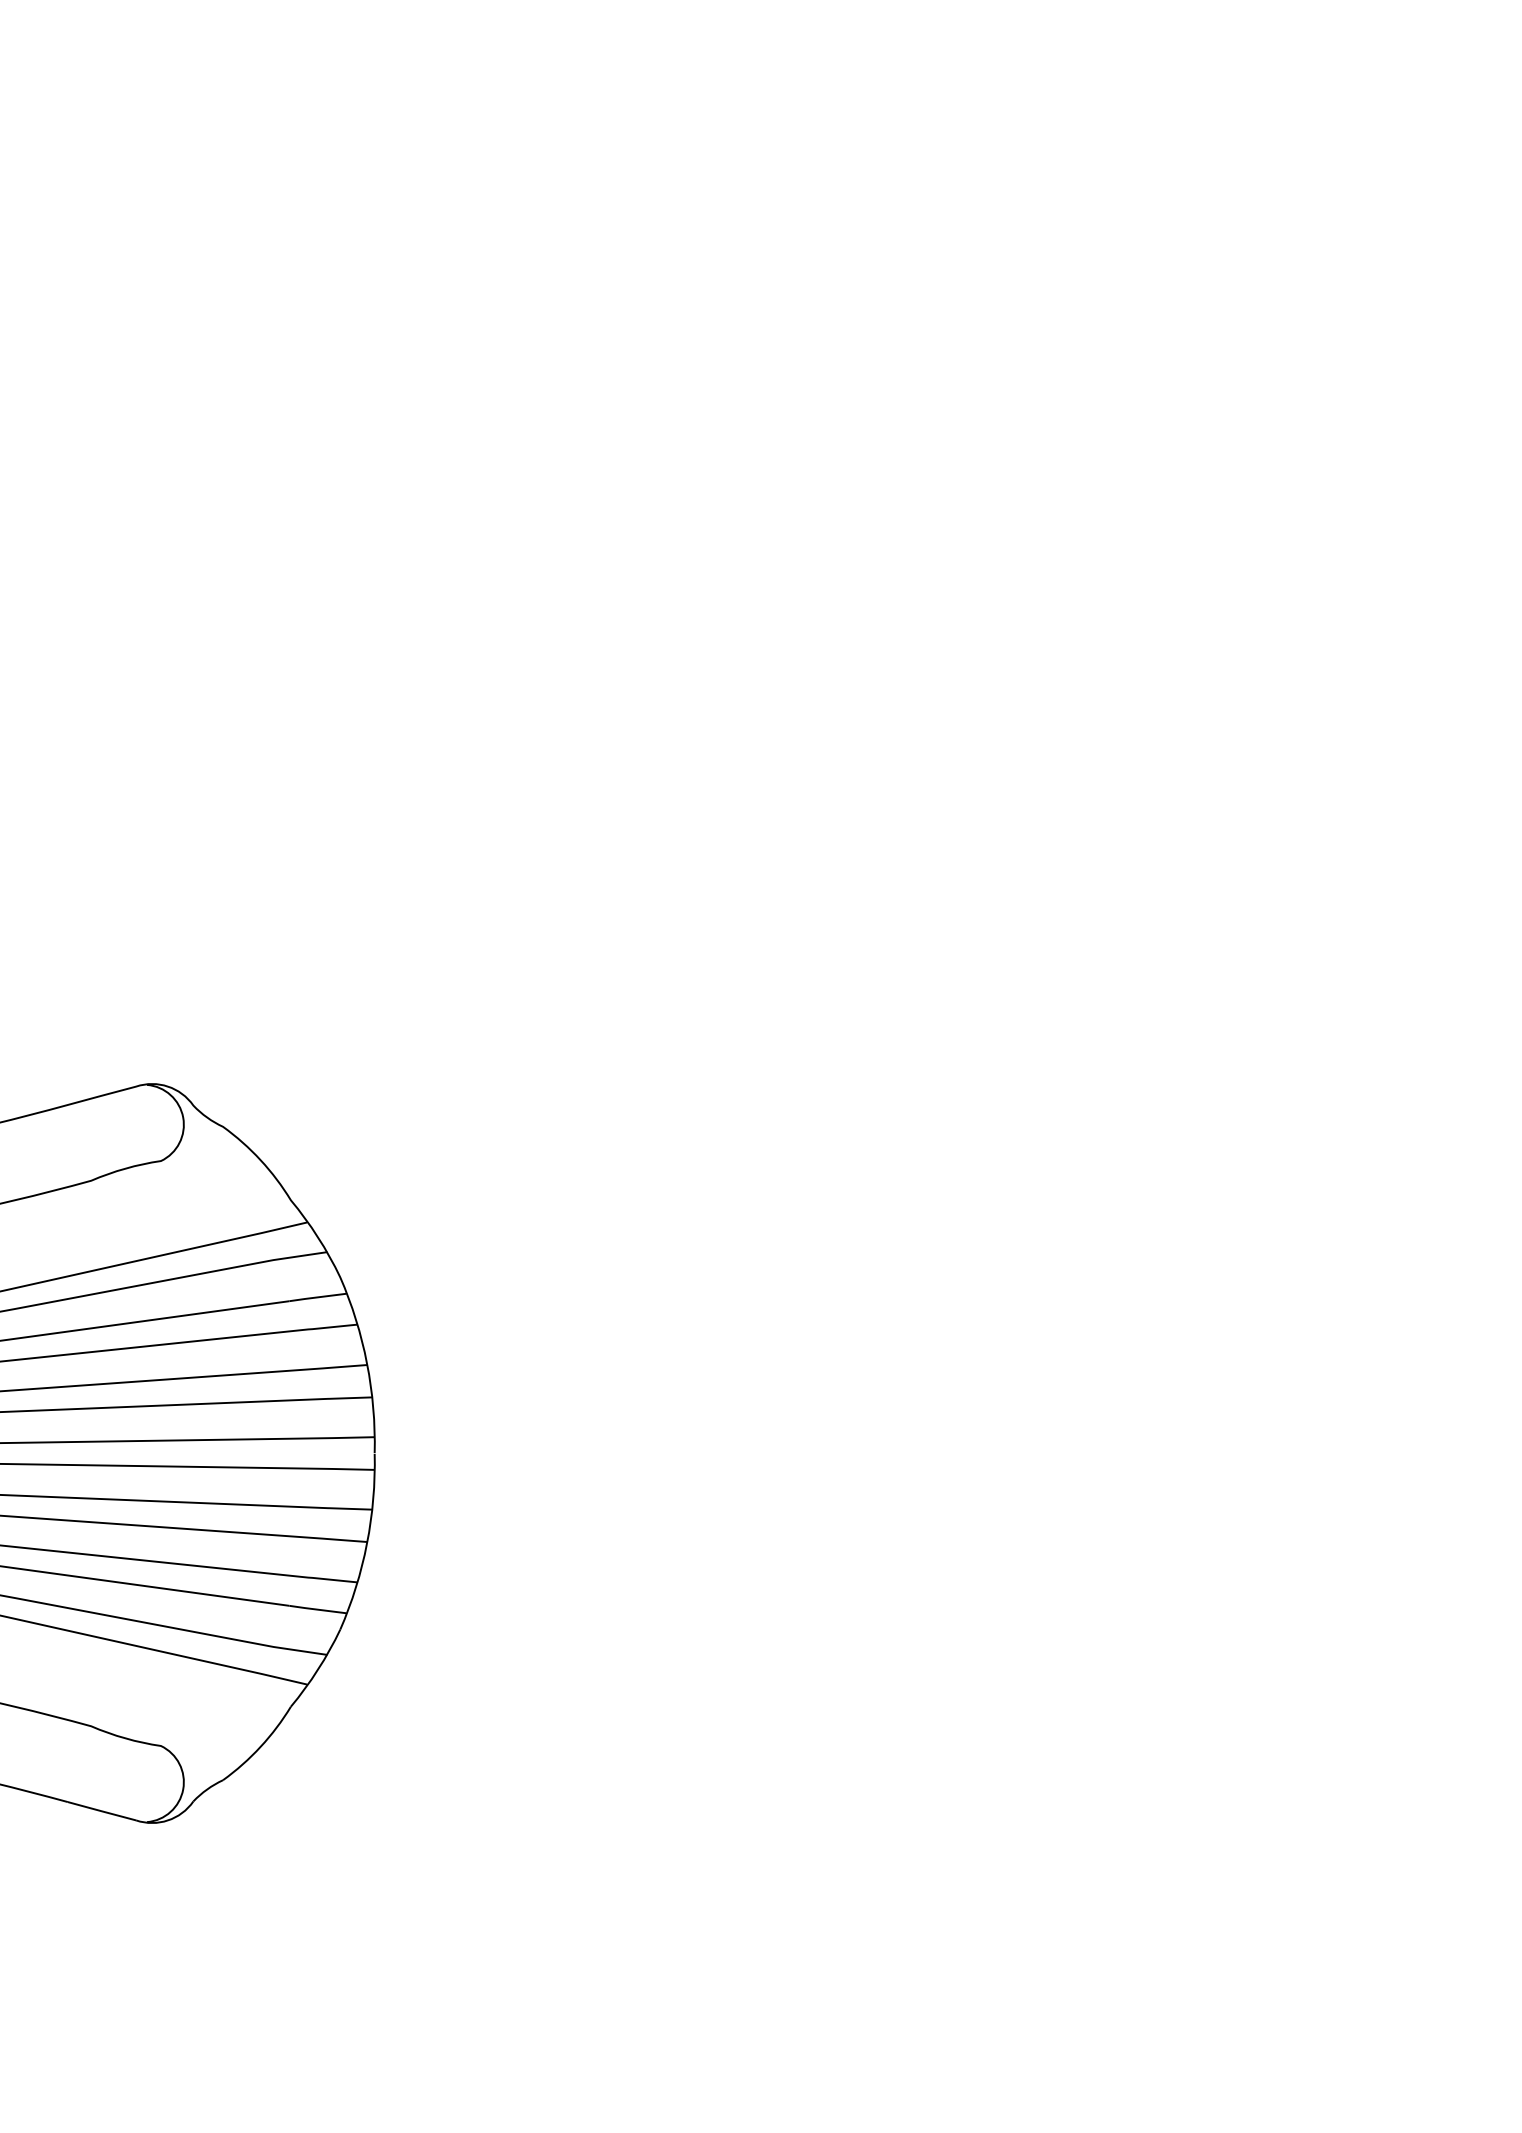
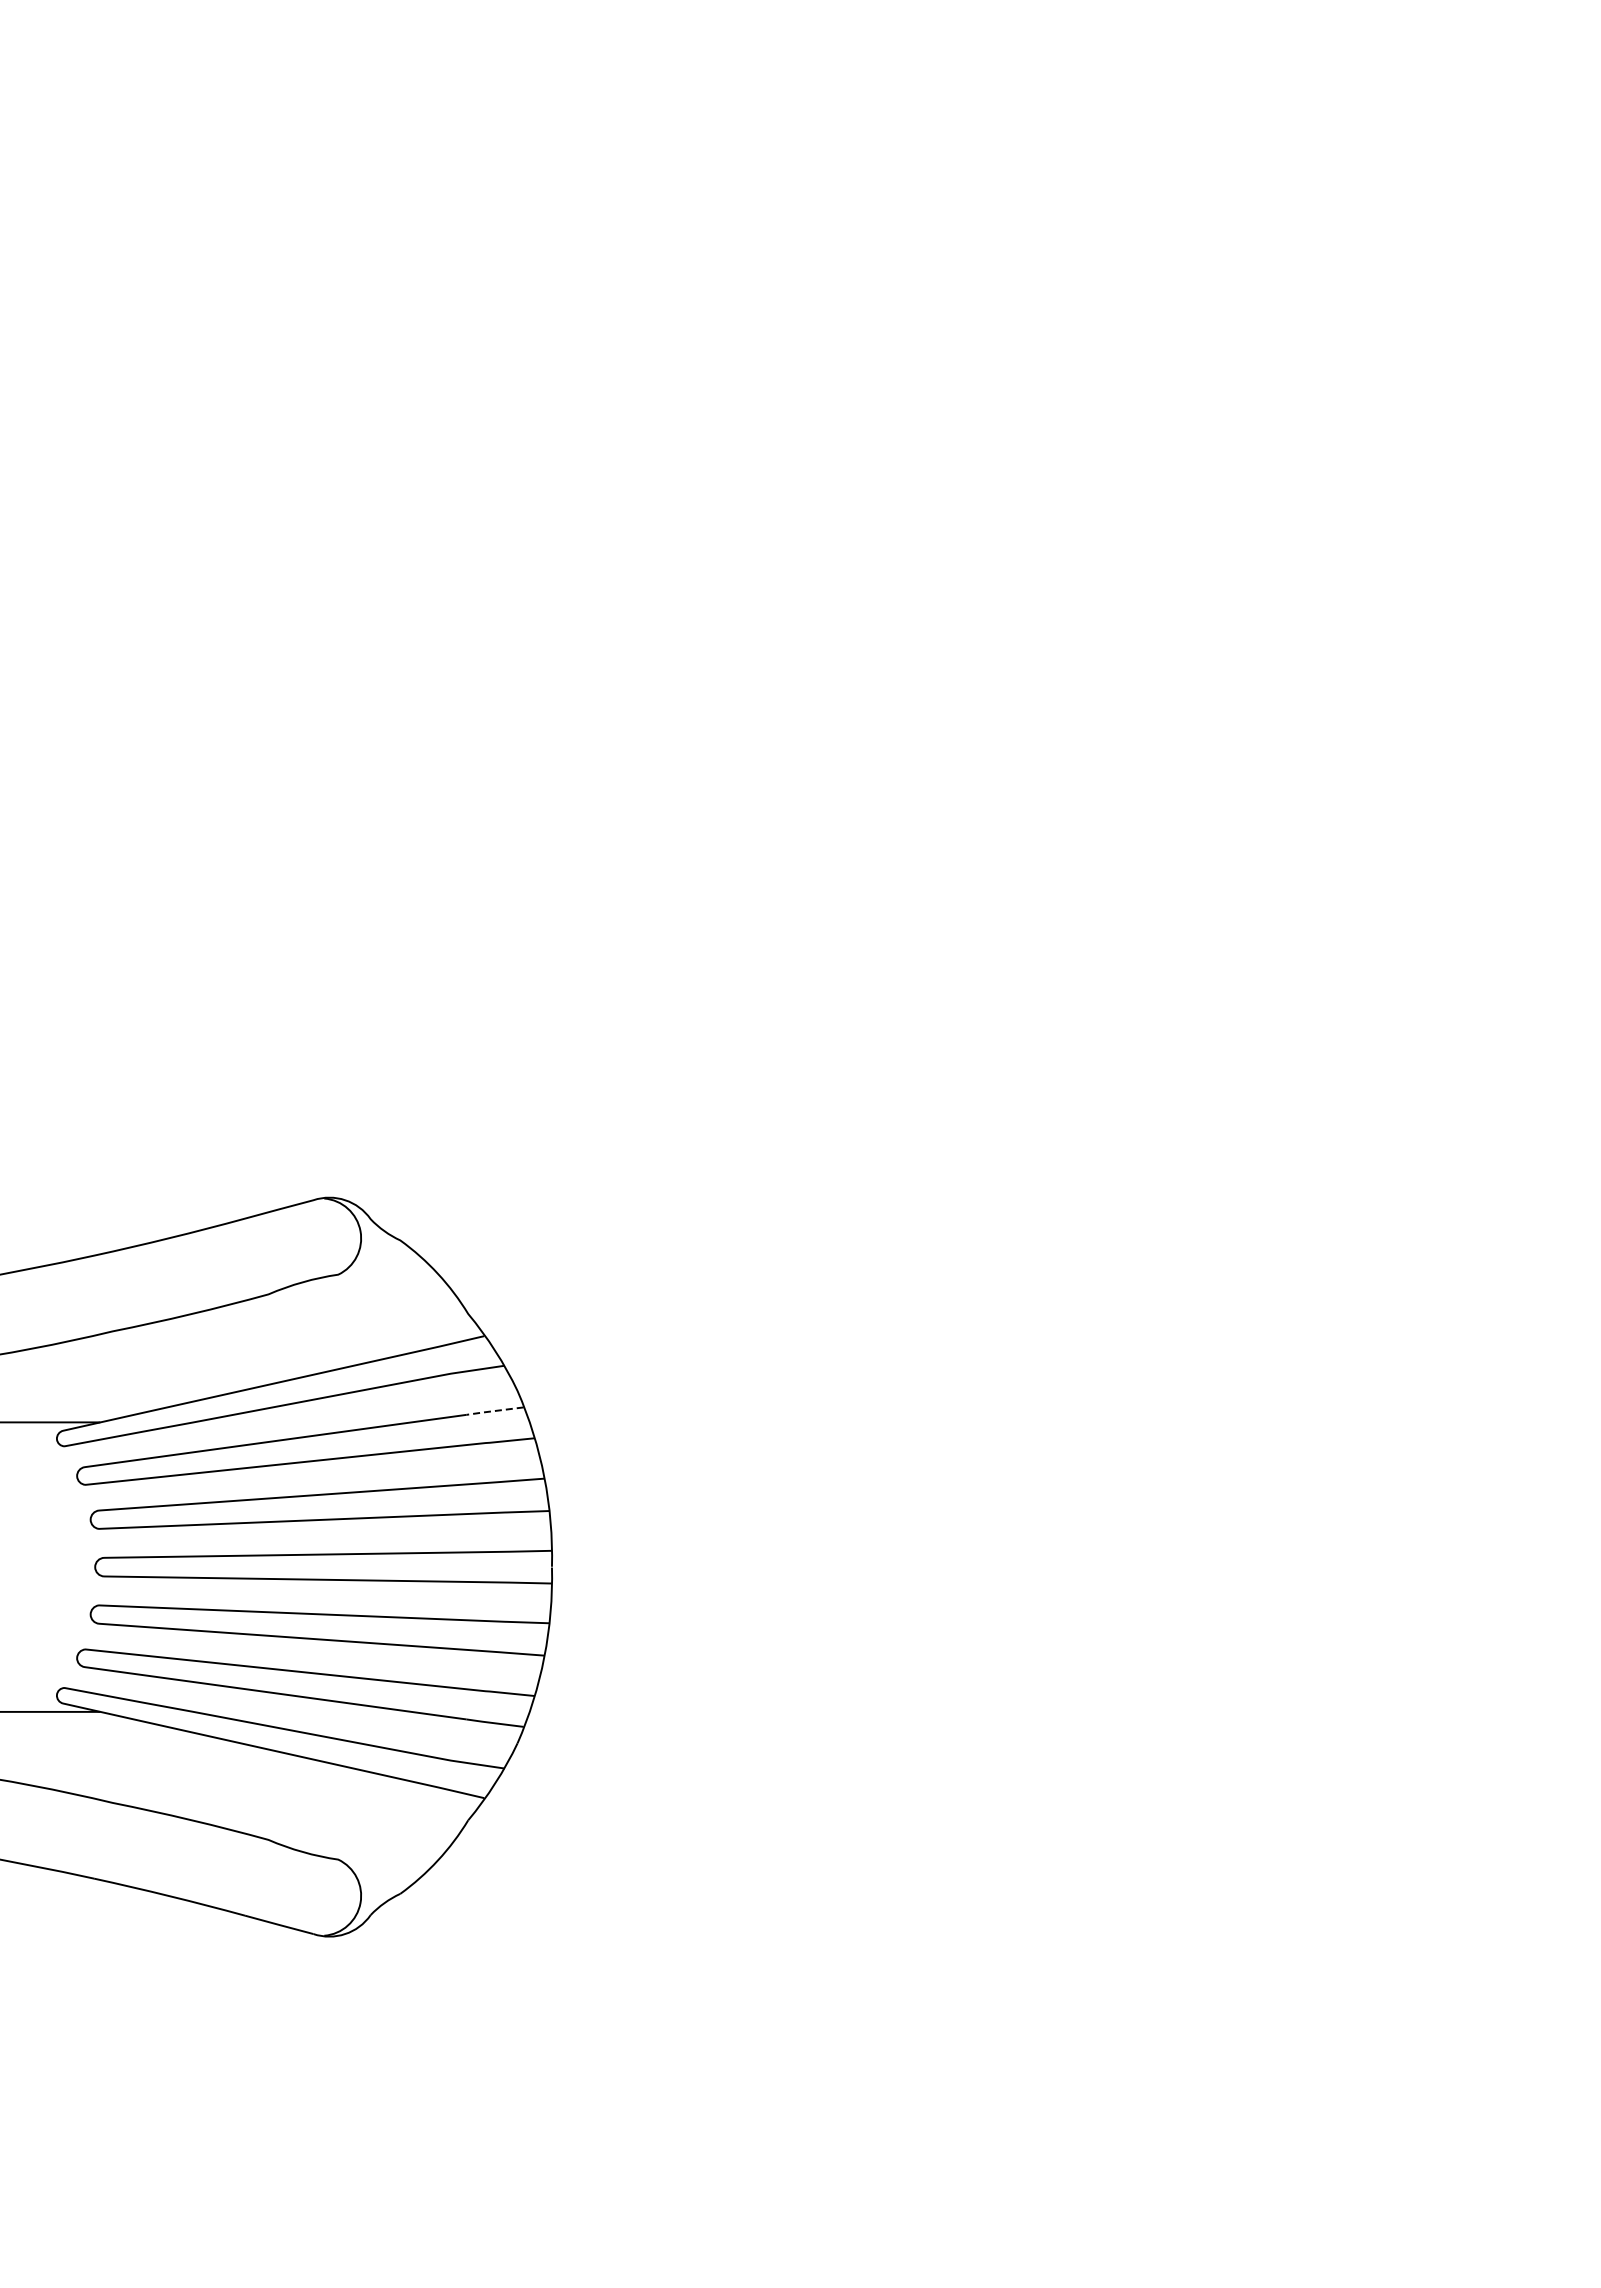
line: (317, 1297) -> (494, 1411), solid -> dashed

